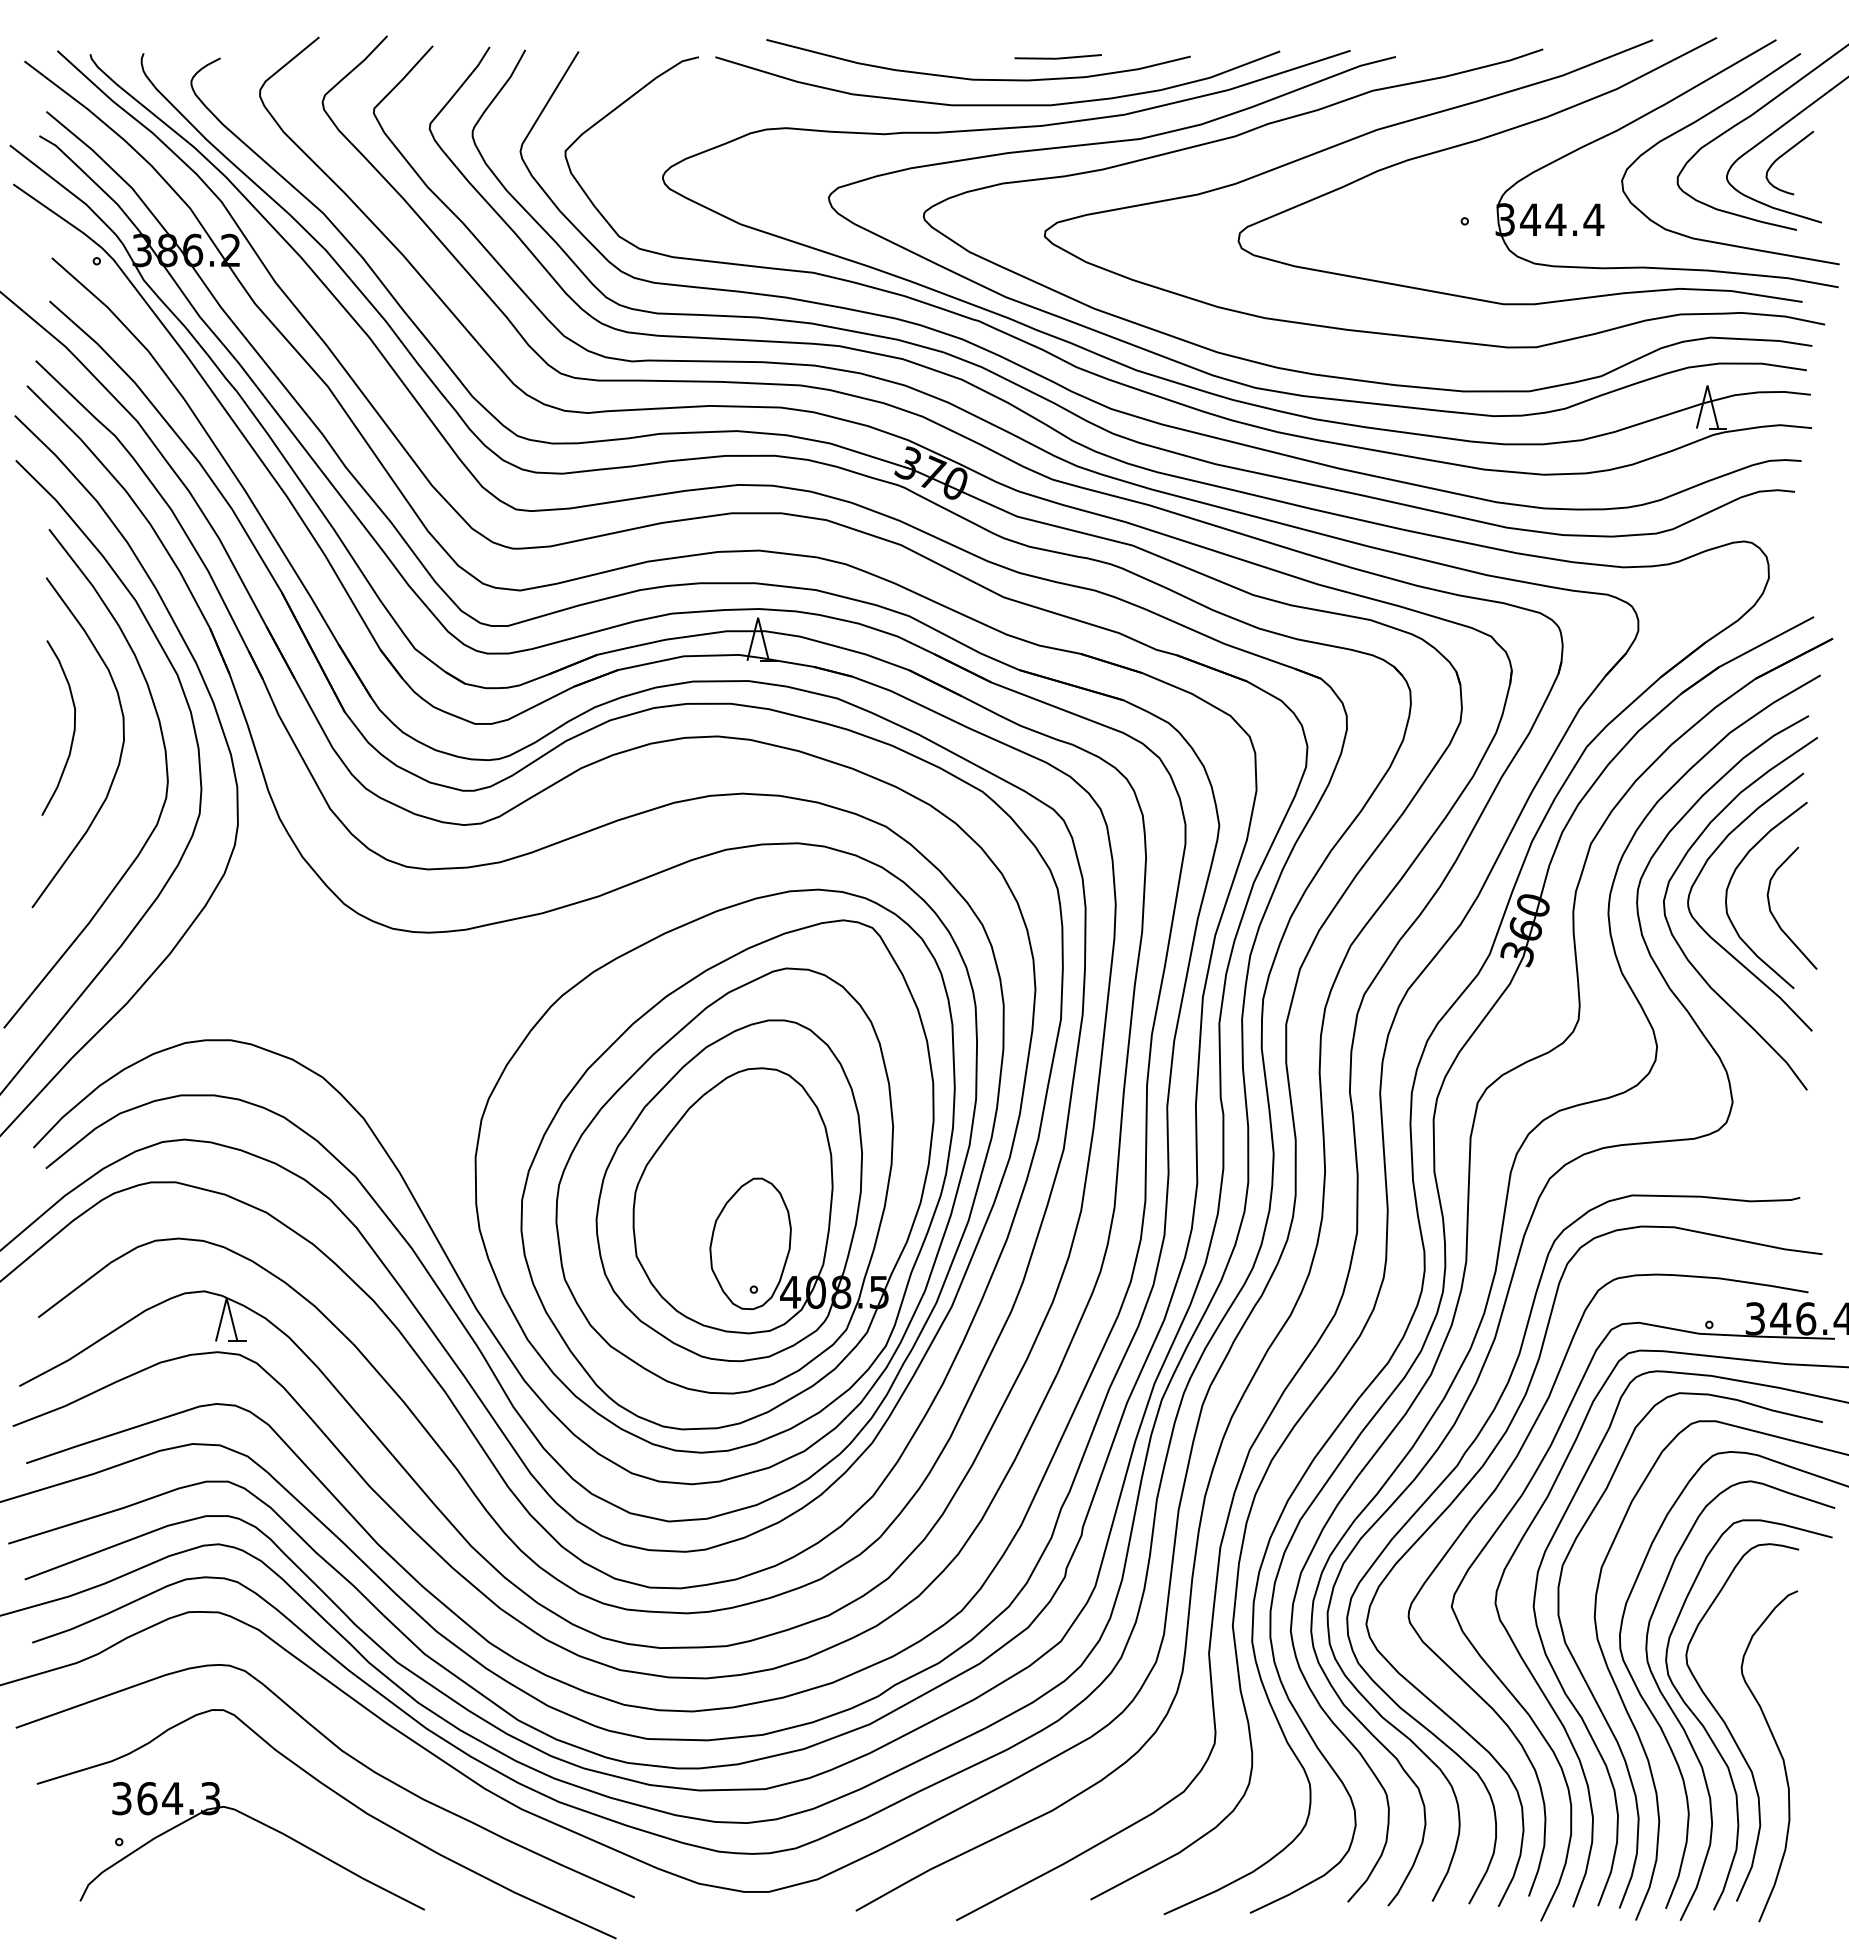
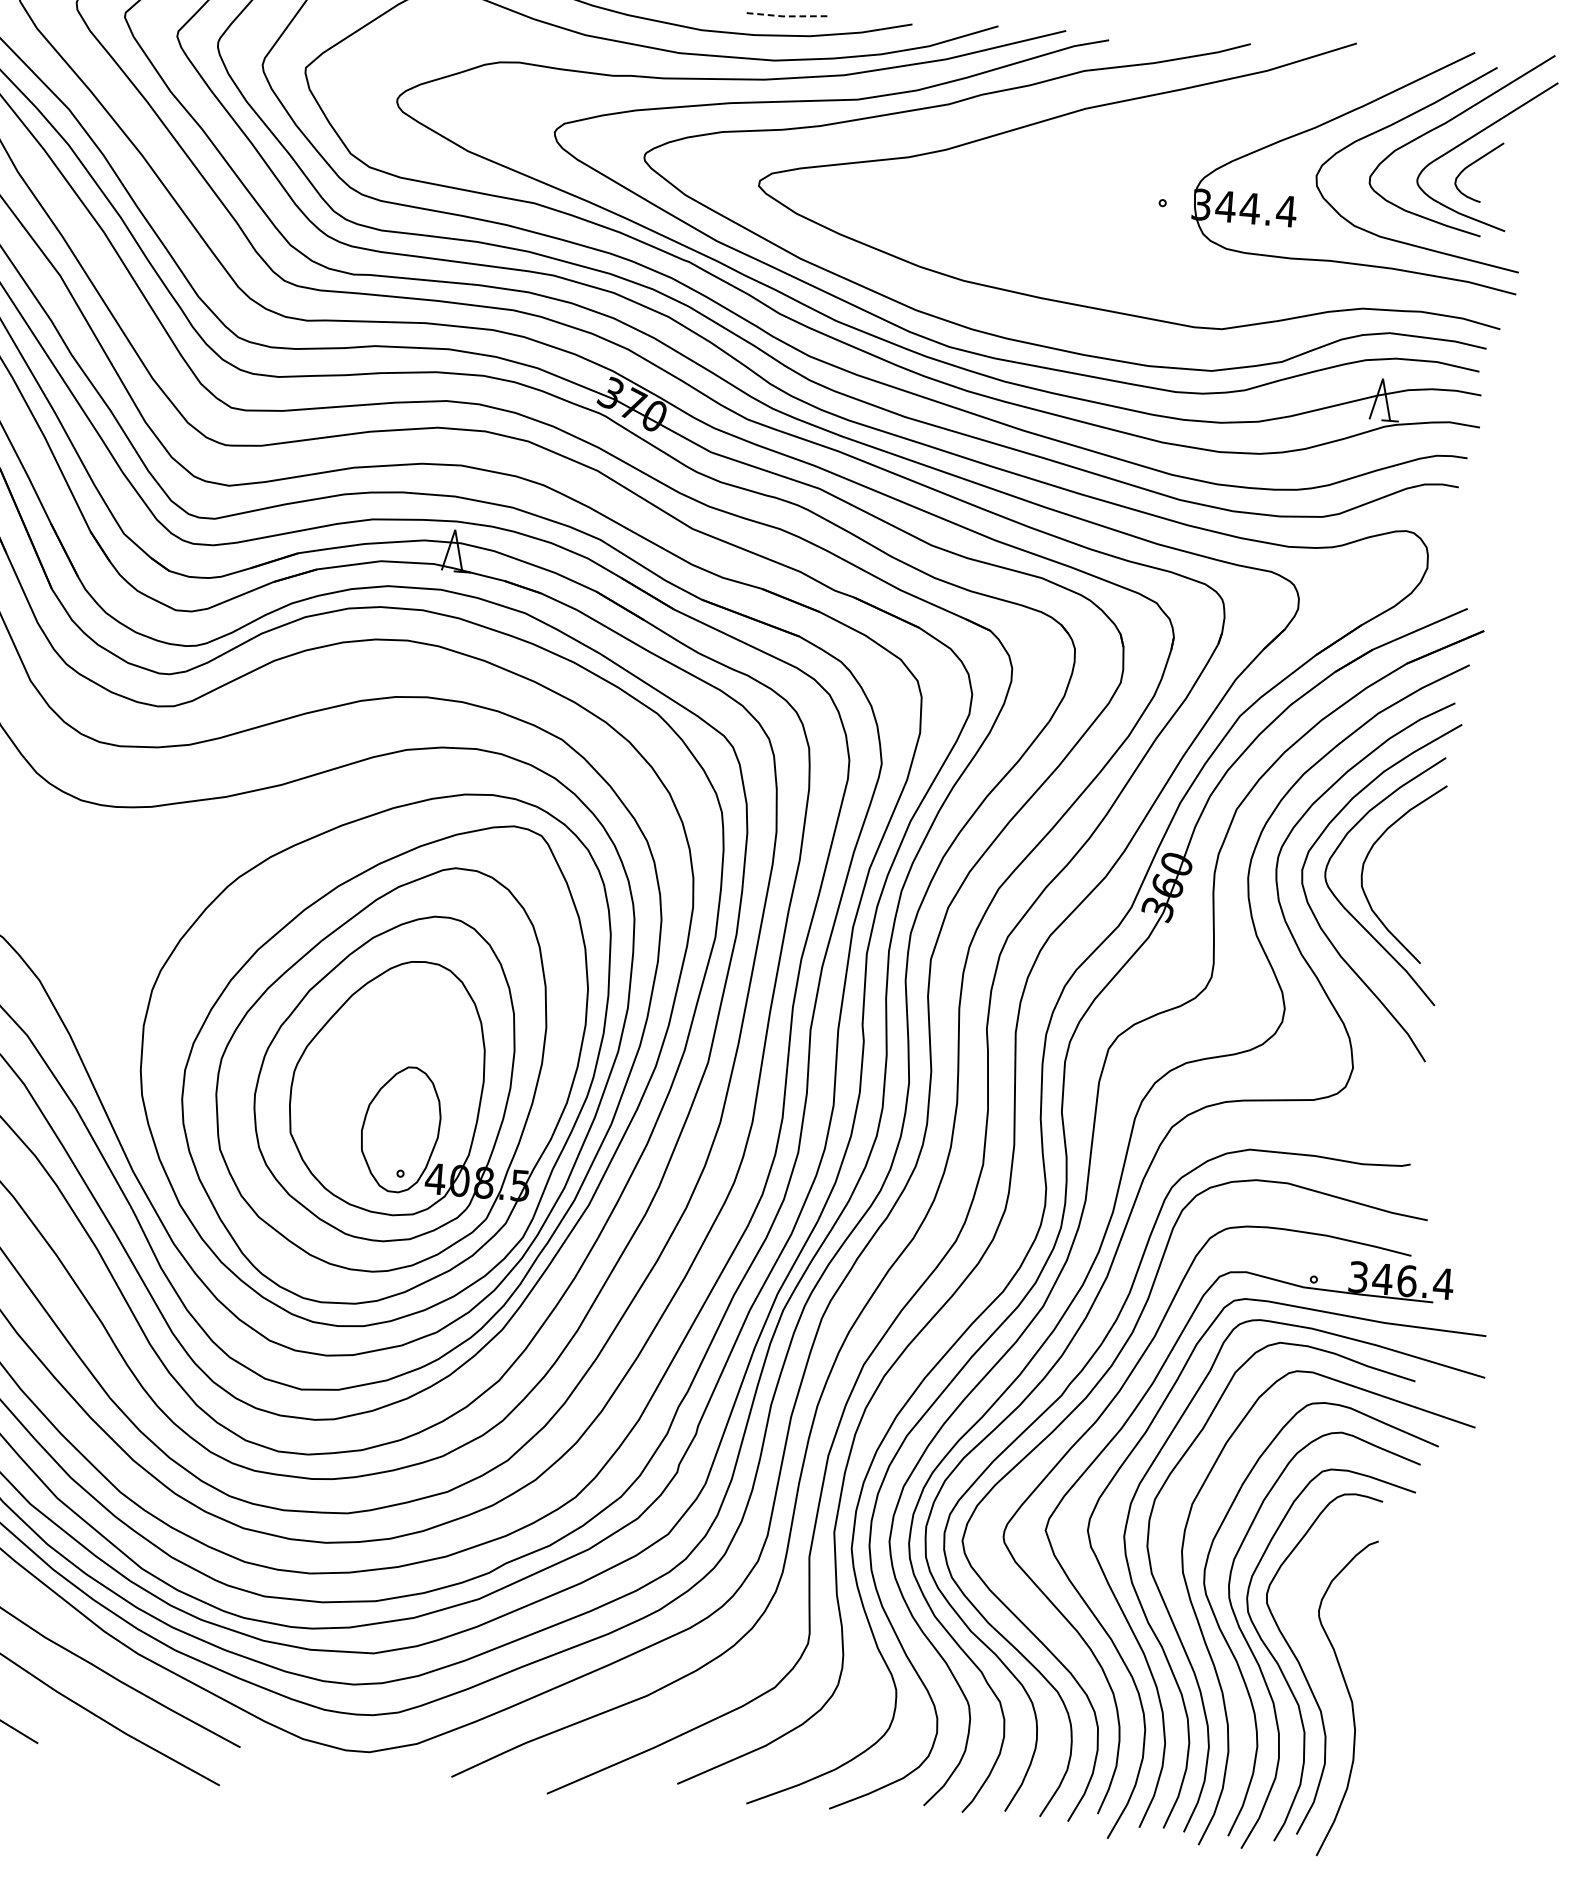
line: (1057, 58) -> (784, 16), solid -> dashed
curve: (1507, 131) -> (1210, 120), removed
curve: (1775, 917) -> (1408, 893), removed

